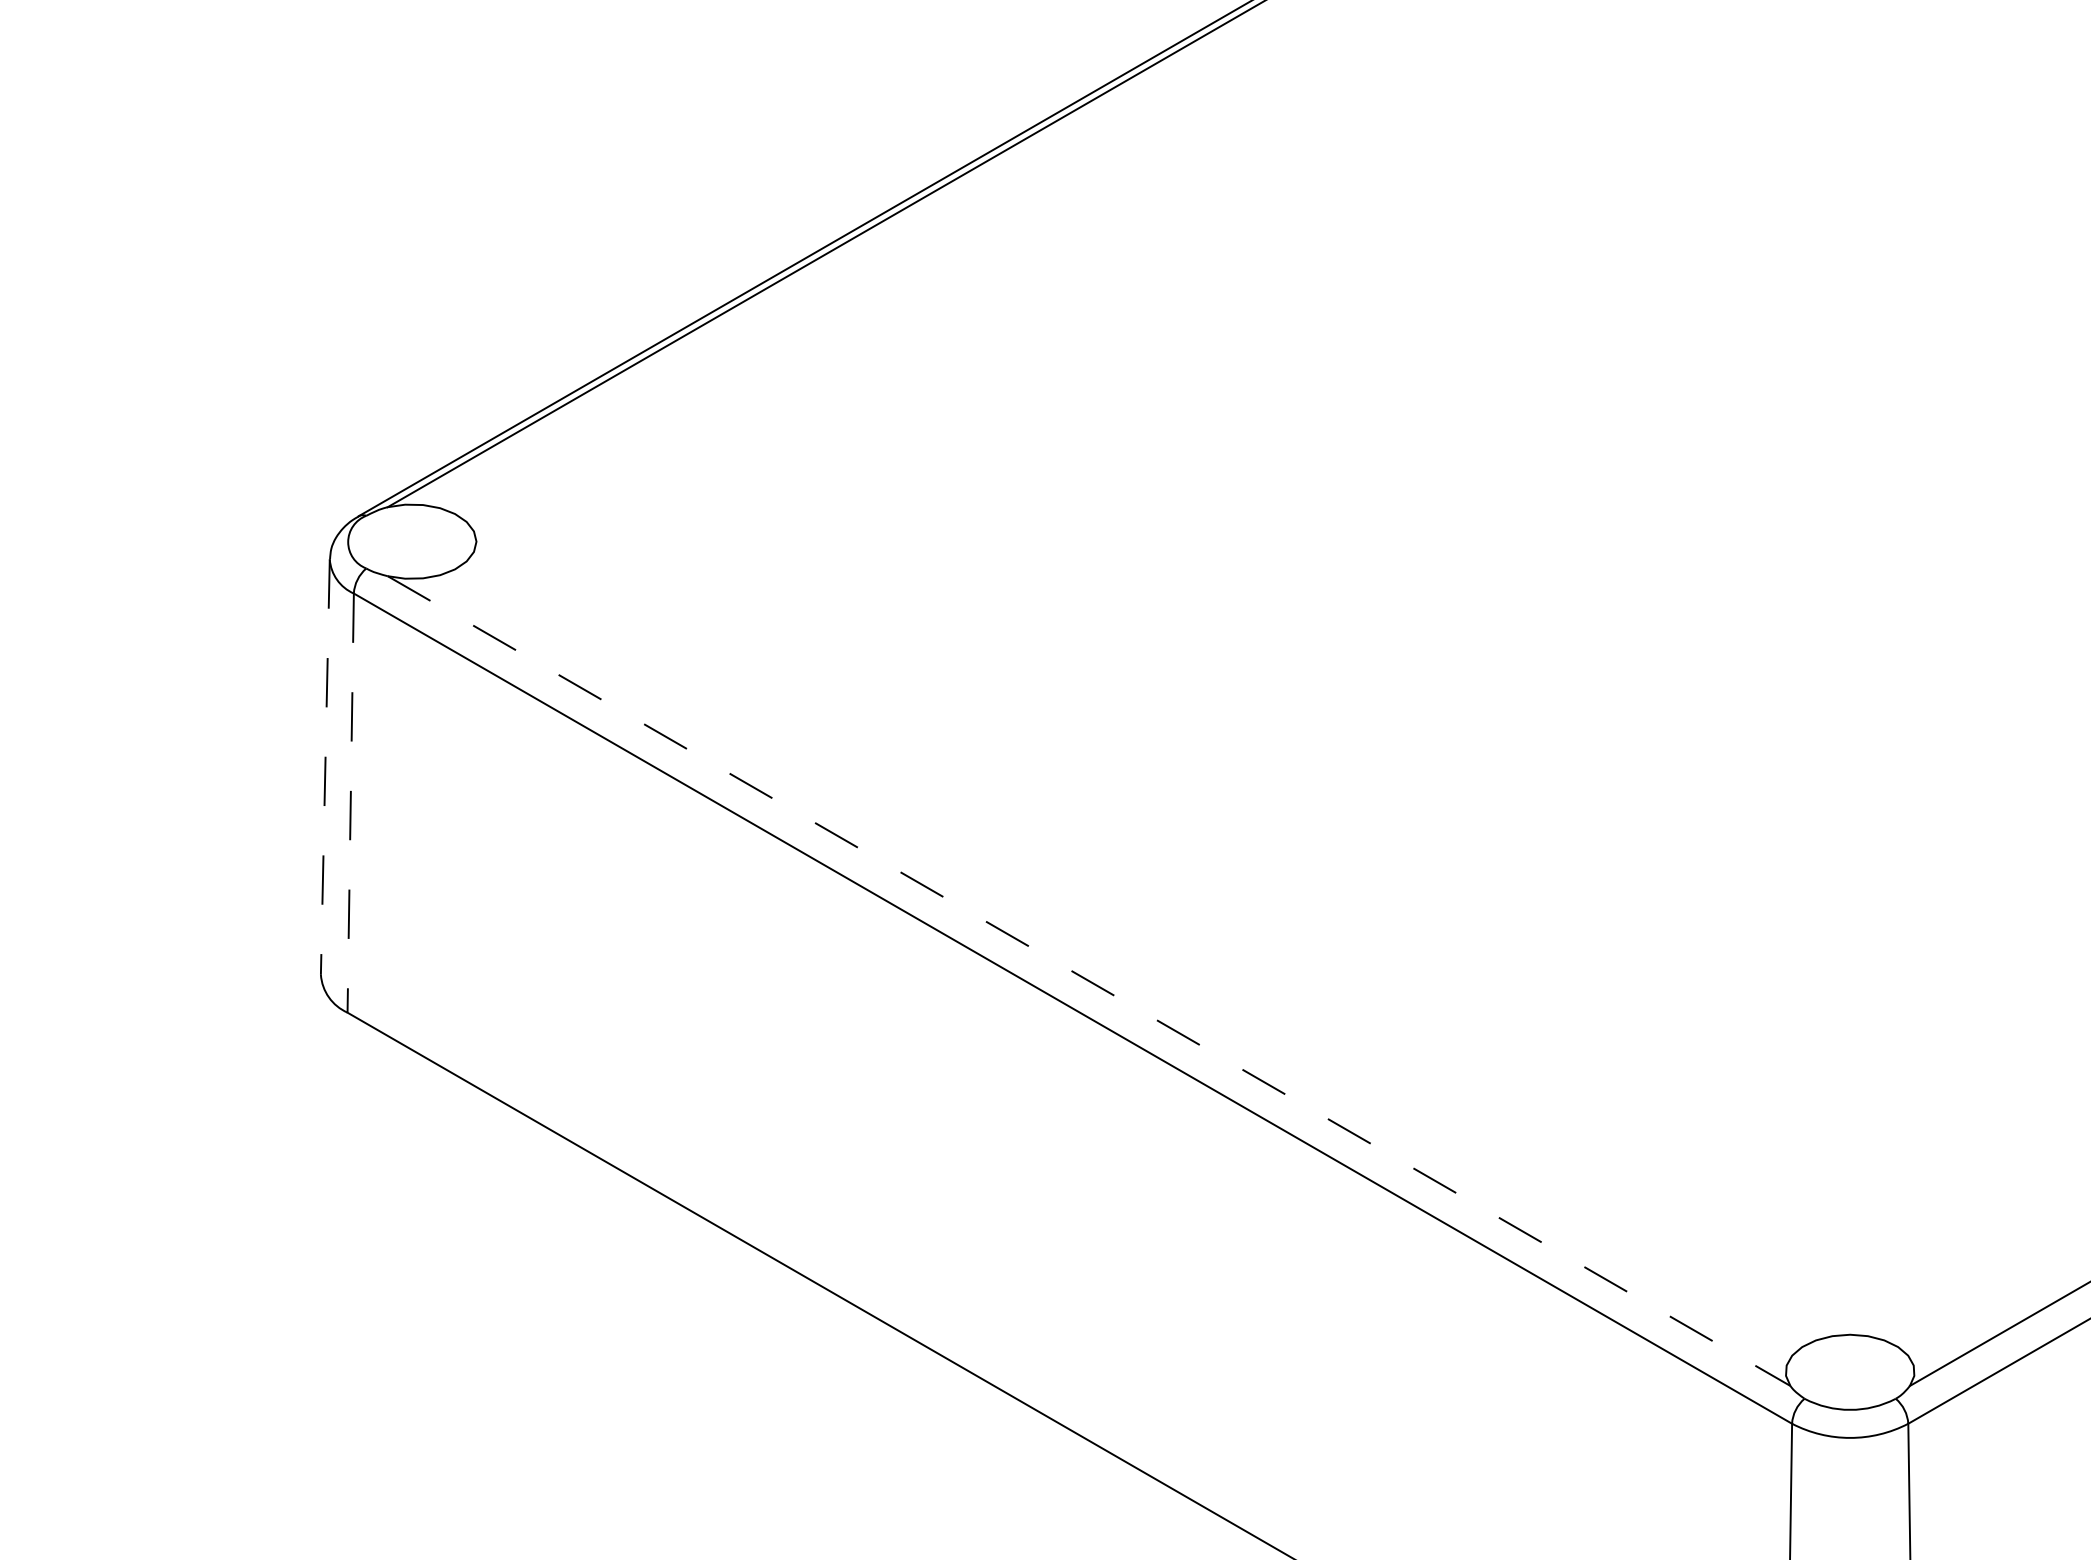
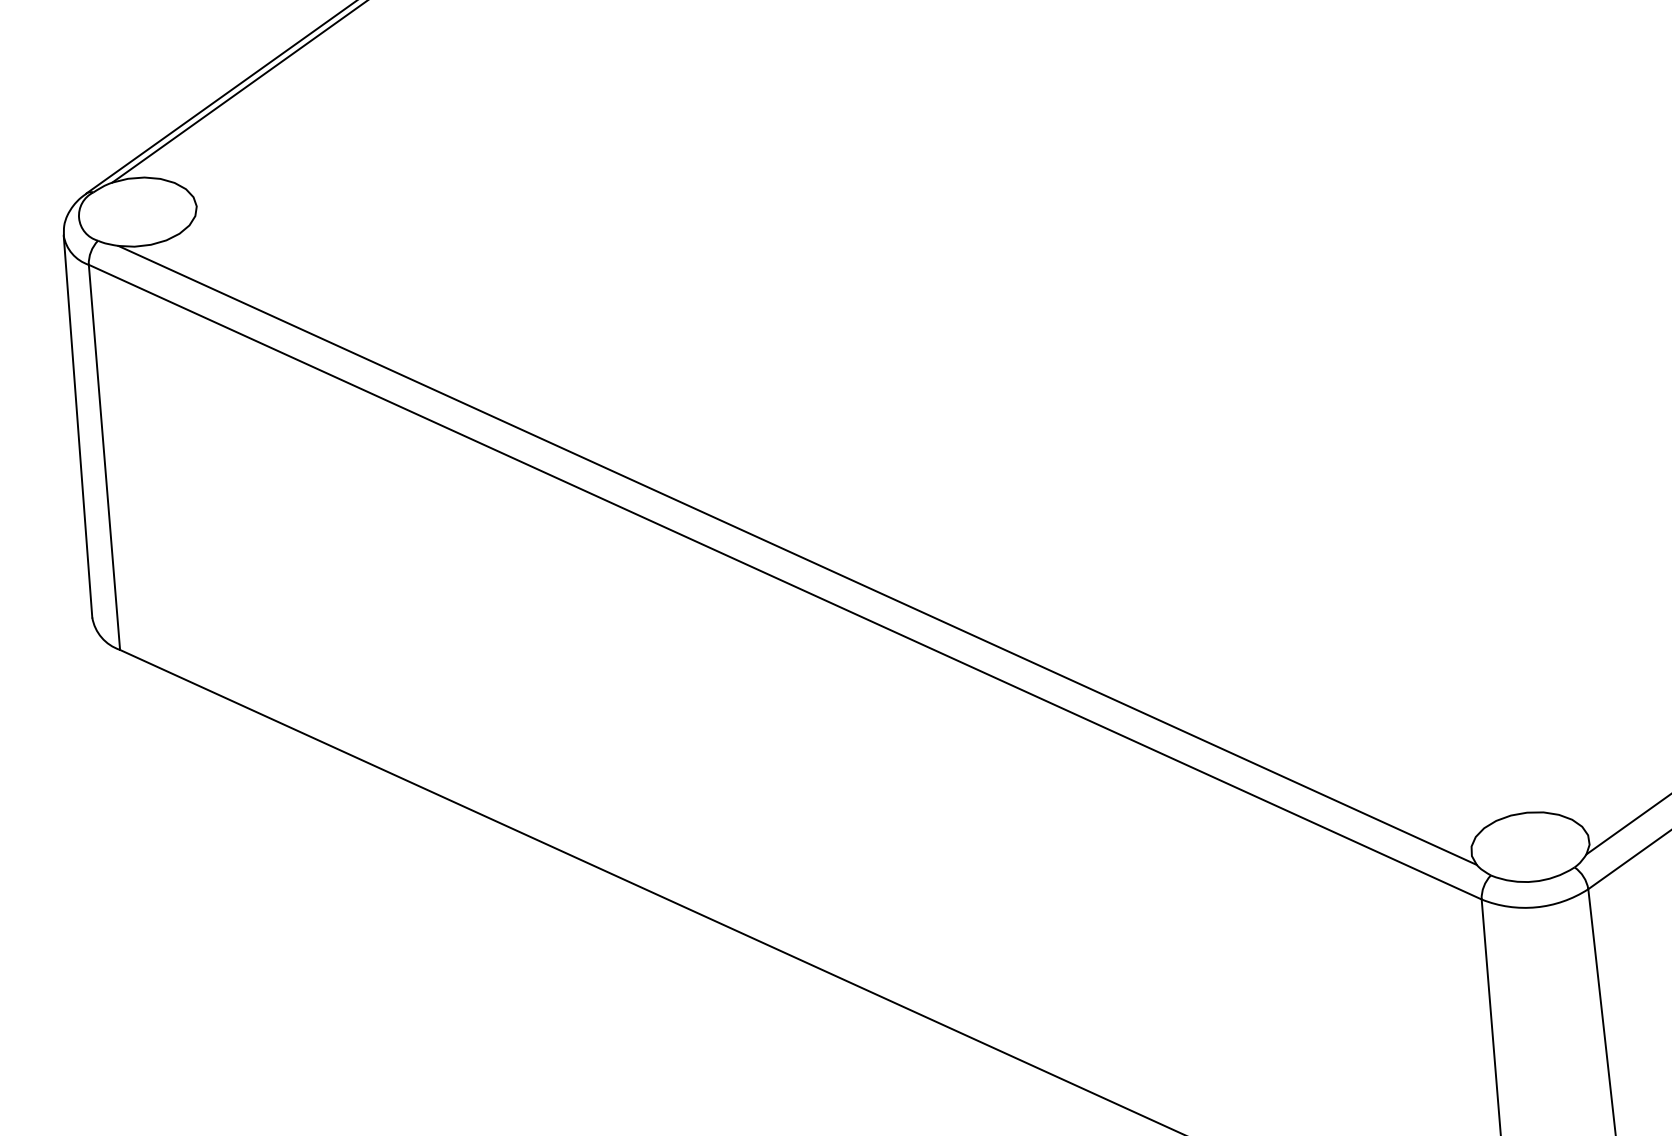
line: (325, 767) -> (78, 426), dashed -> solid
line: (350, 803) -> (104, 457), dashed -> solid
line: (1089, 981) -> (798, 555), dashed -> solid

